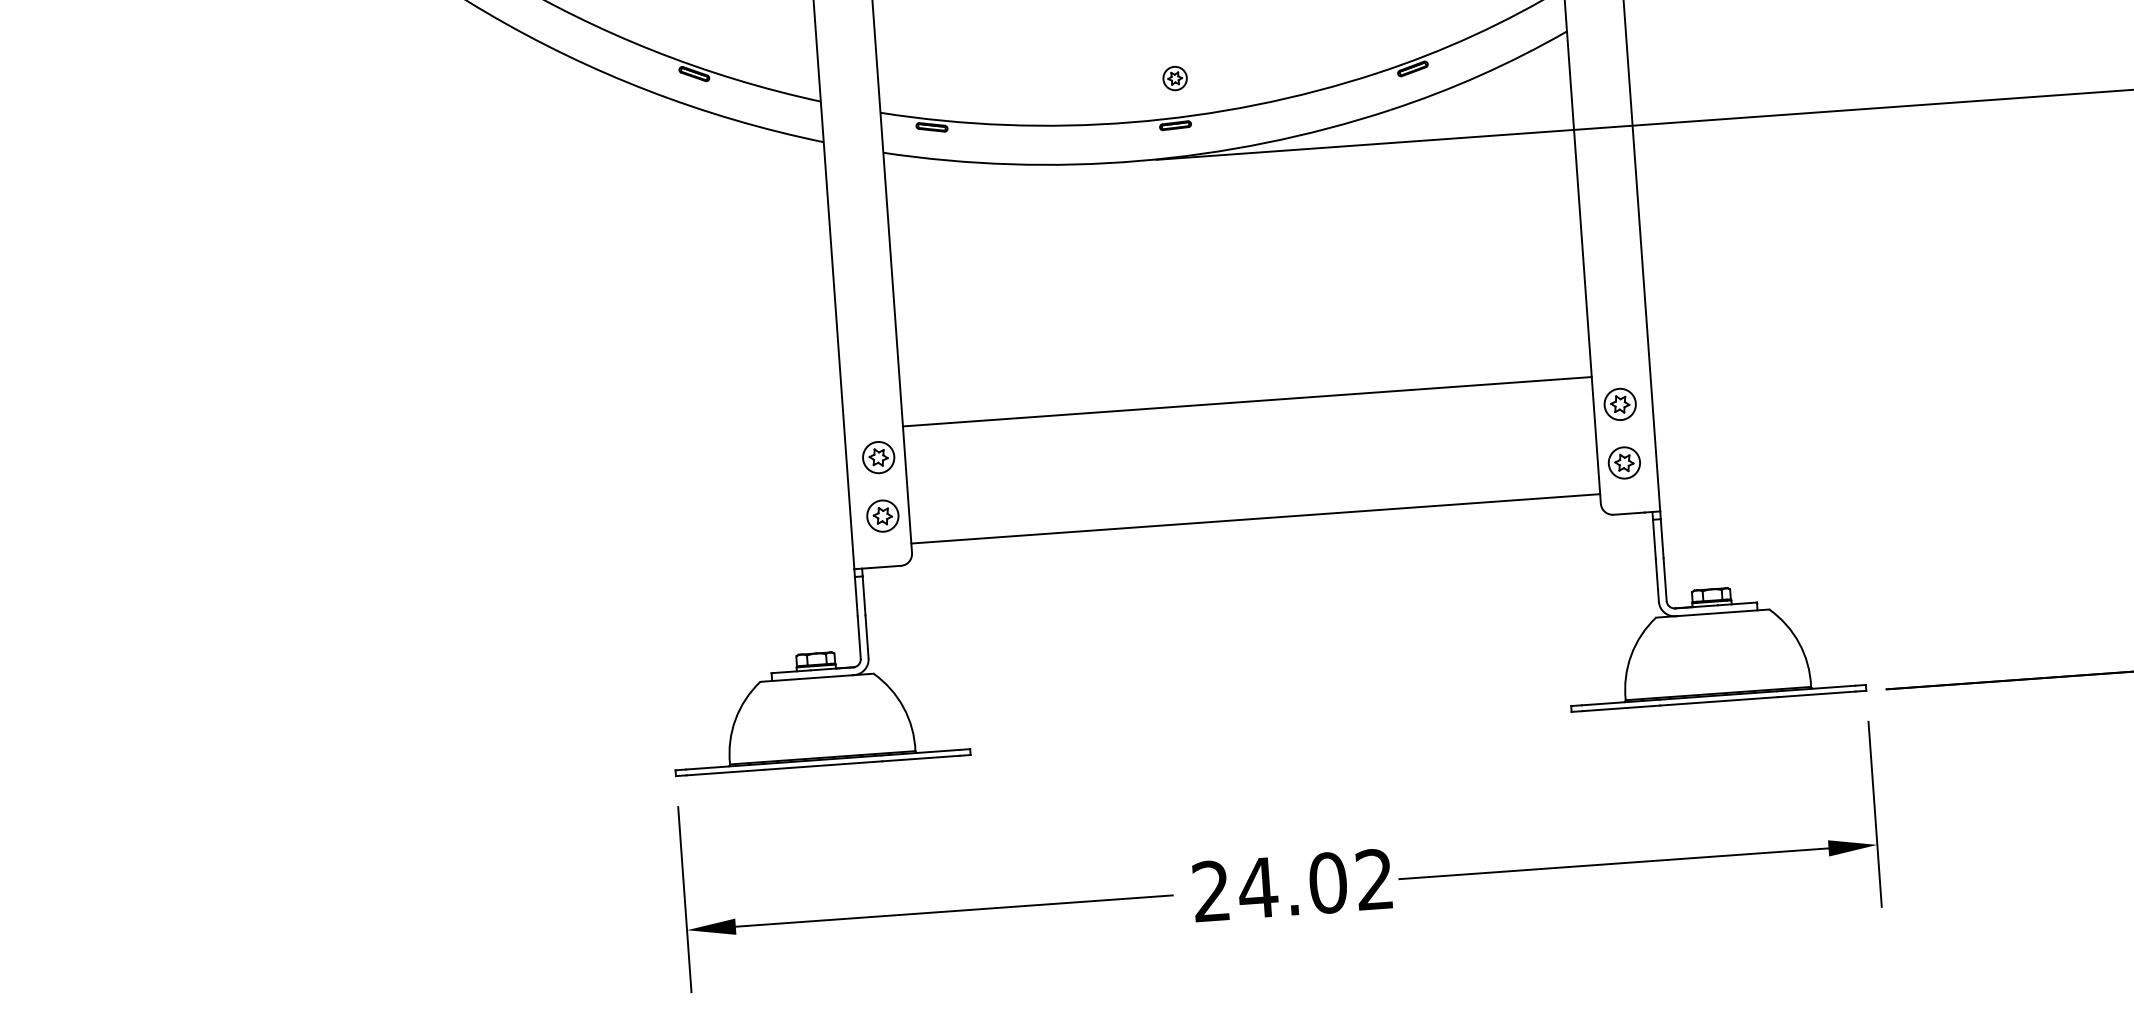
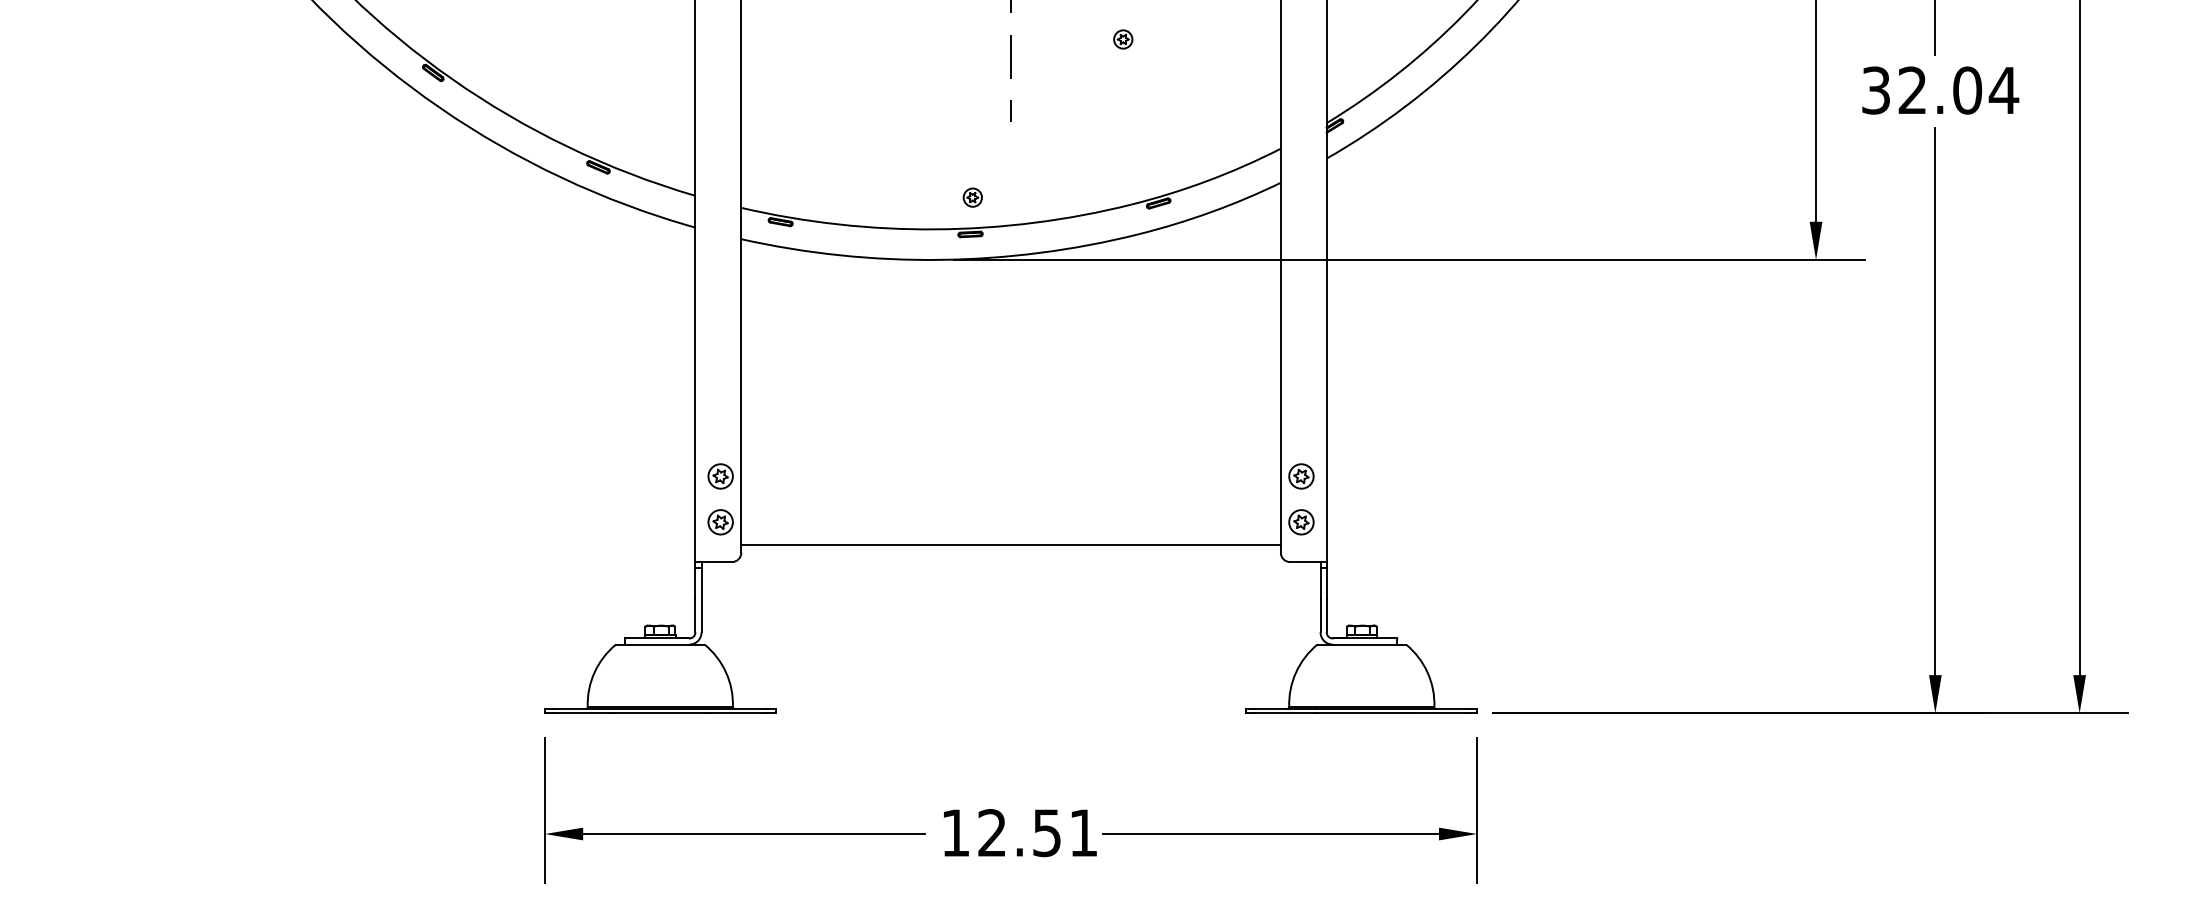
line: (1246, 401) -> (1010, 453), removed
text: (1291, 886) -> (1018, 833), 24.02 -> 12.51

